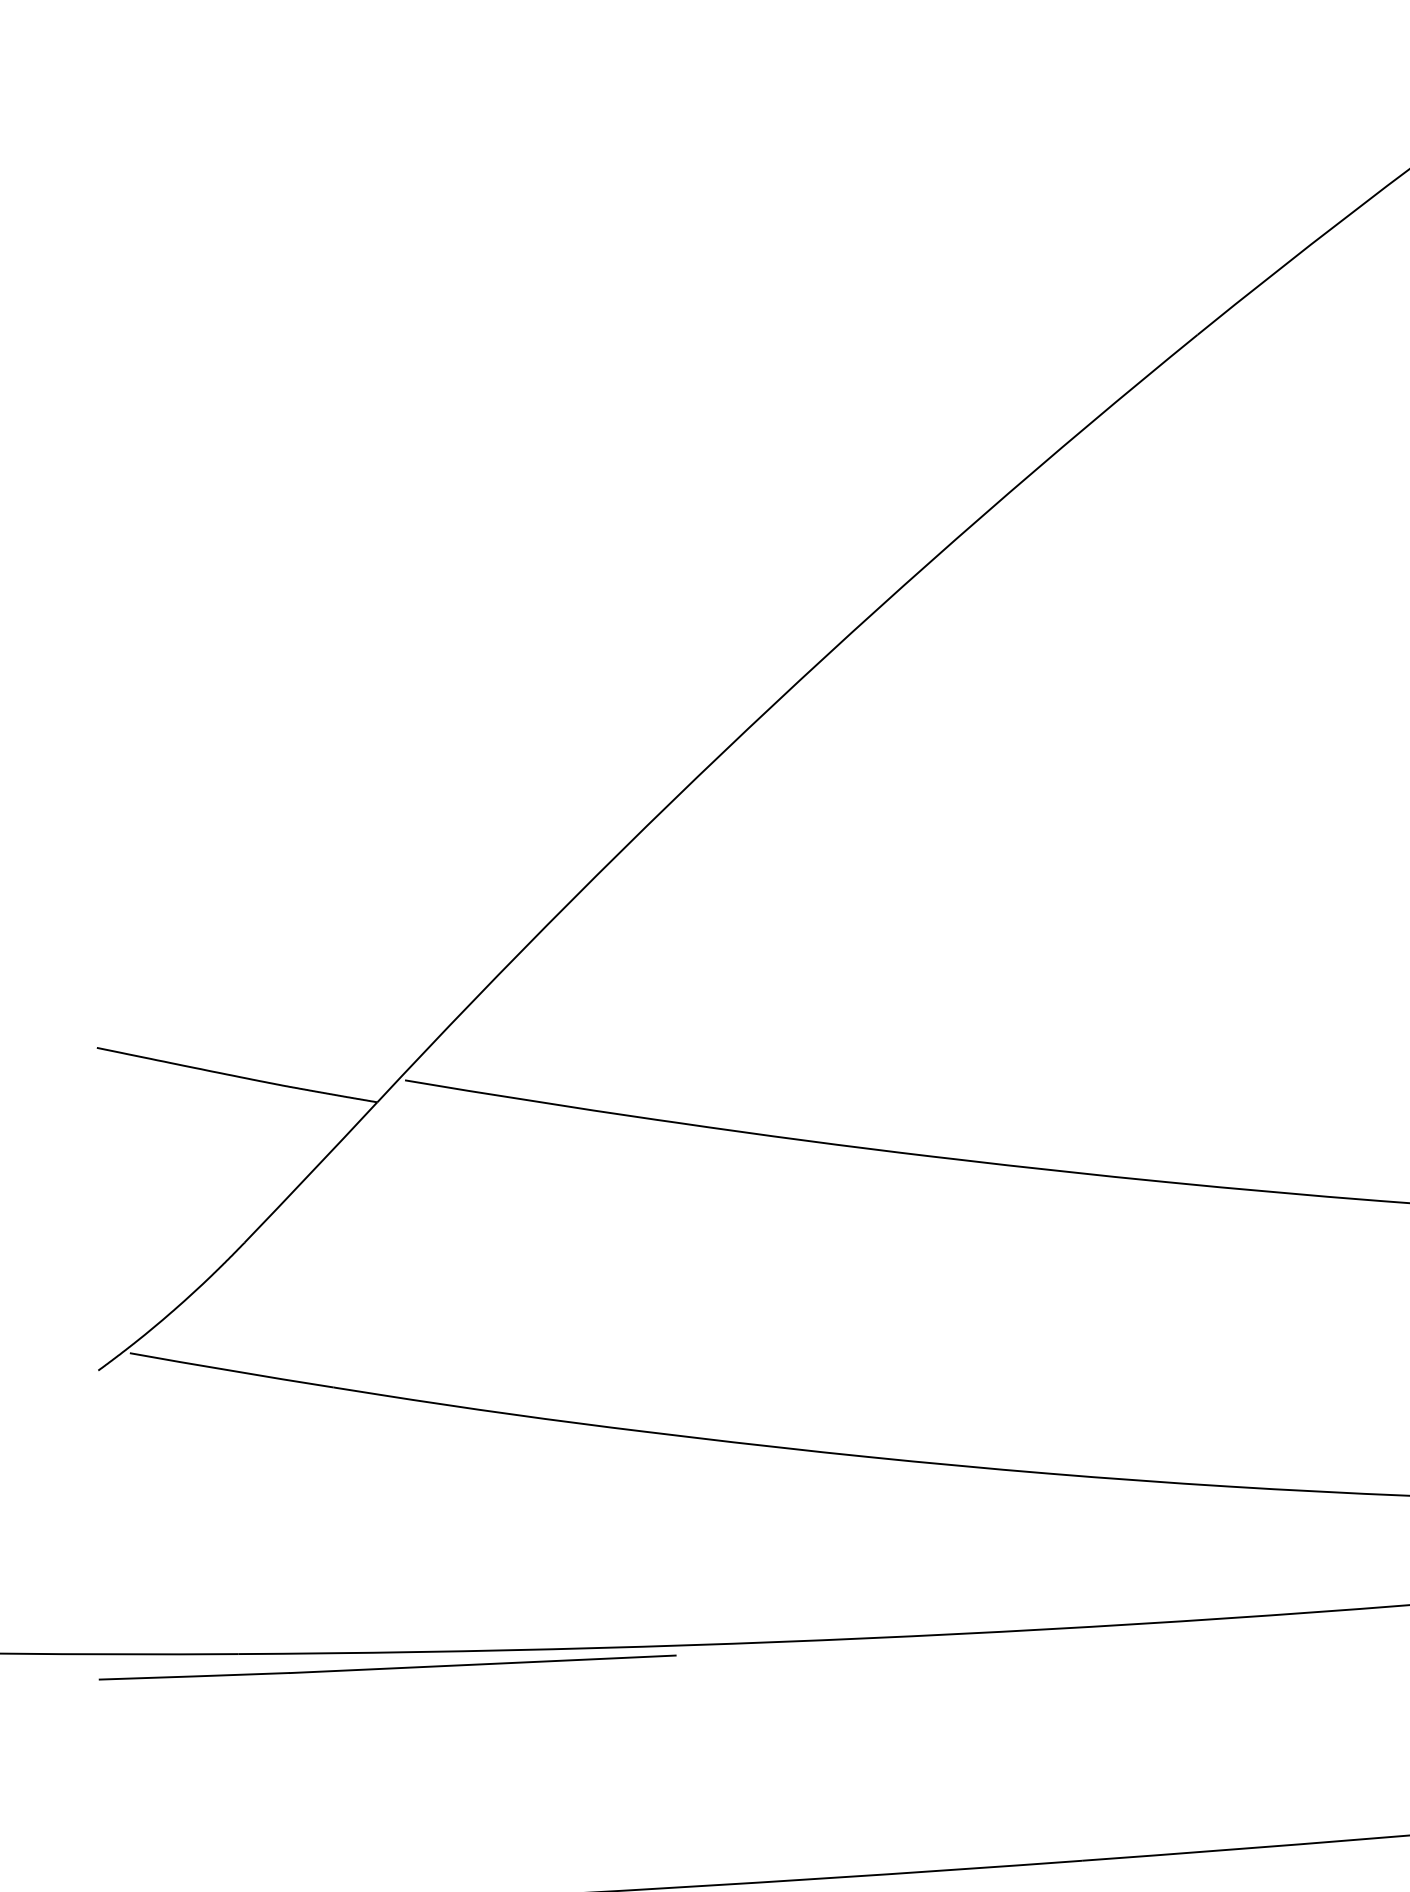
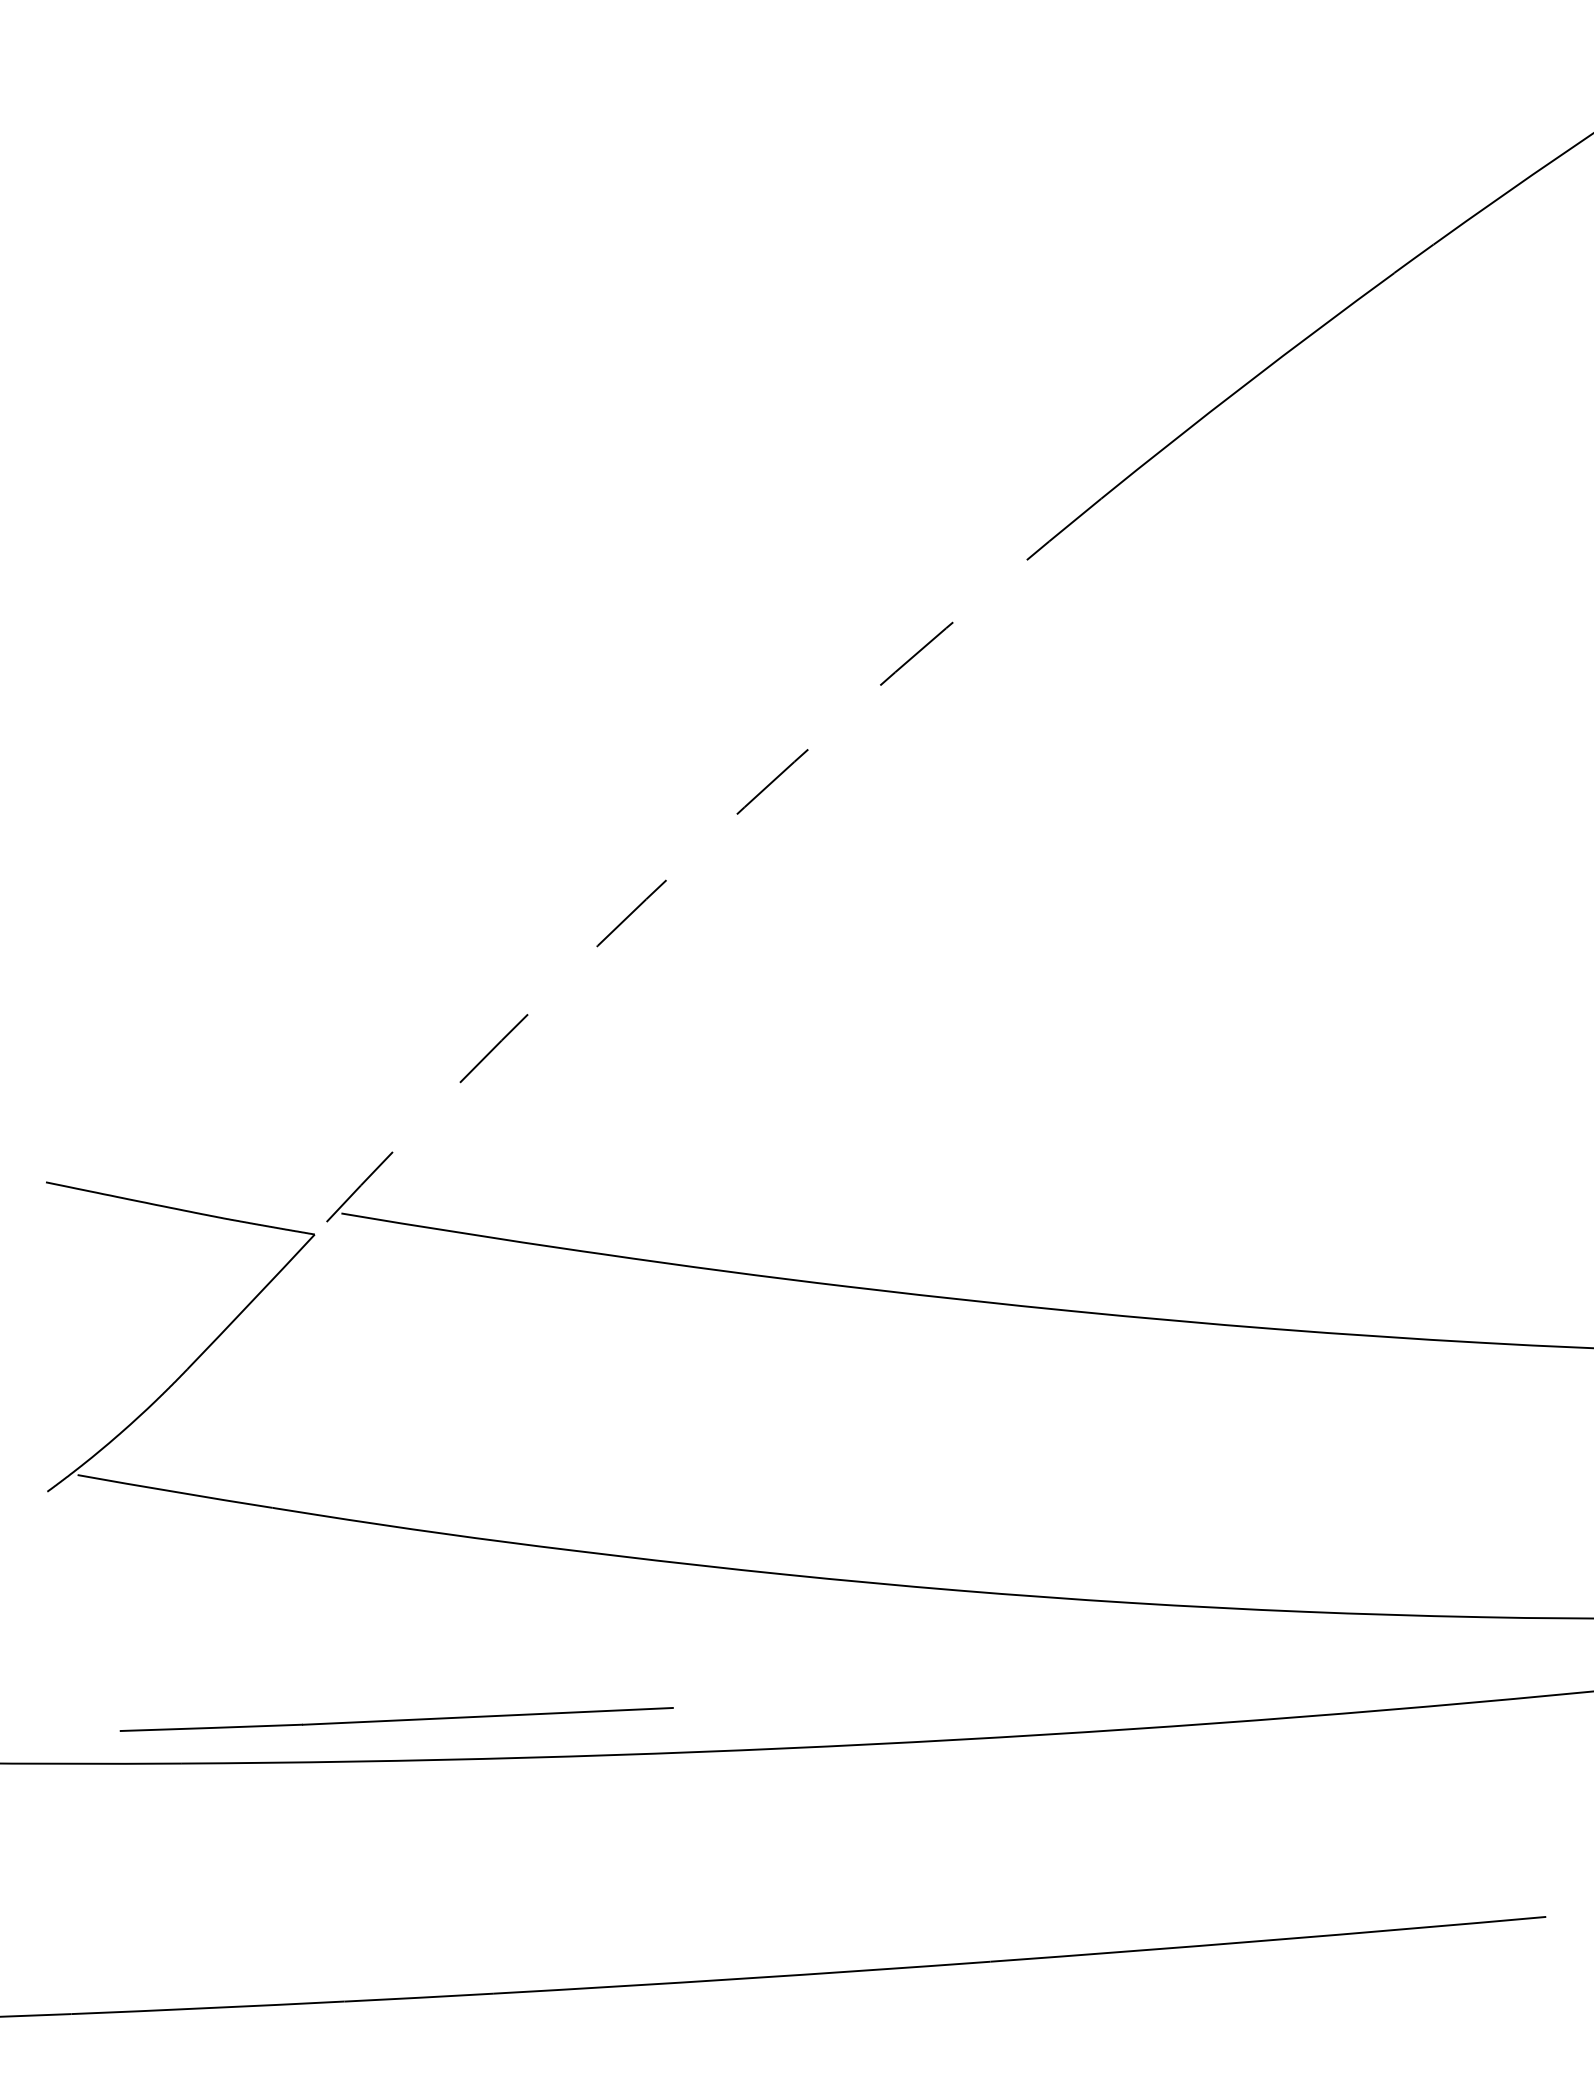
arc: (774, 704) -> (695, 853), solid -> dashed
part: (387, 1667) -> (396, 1719), moved

